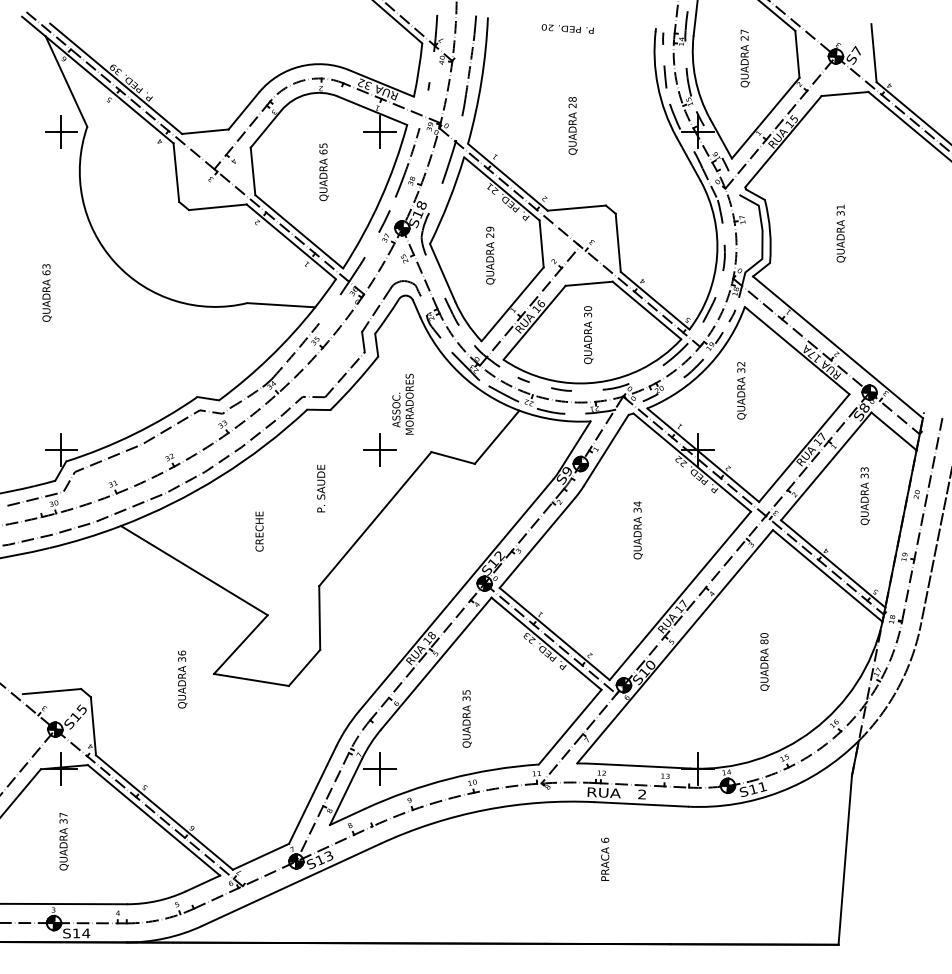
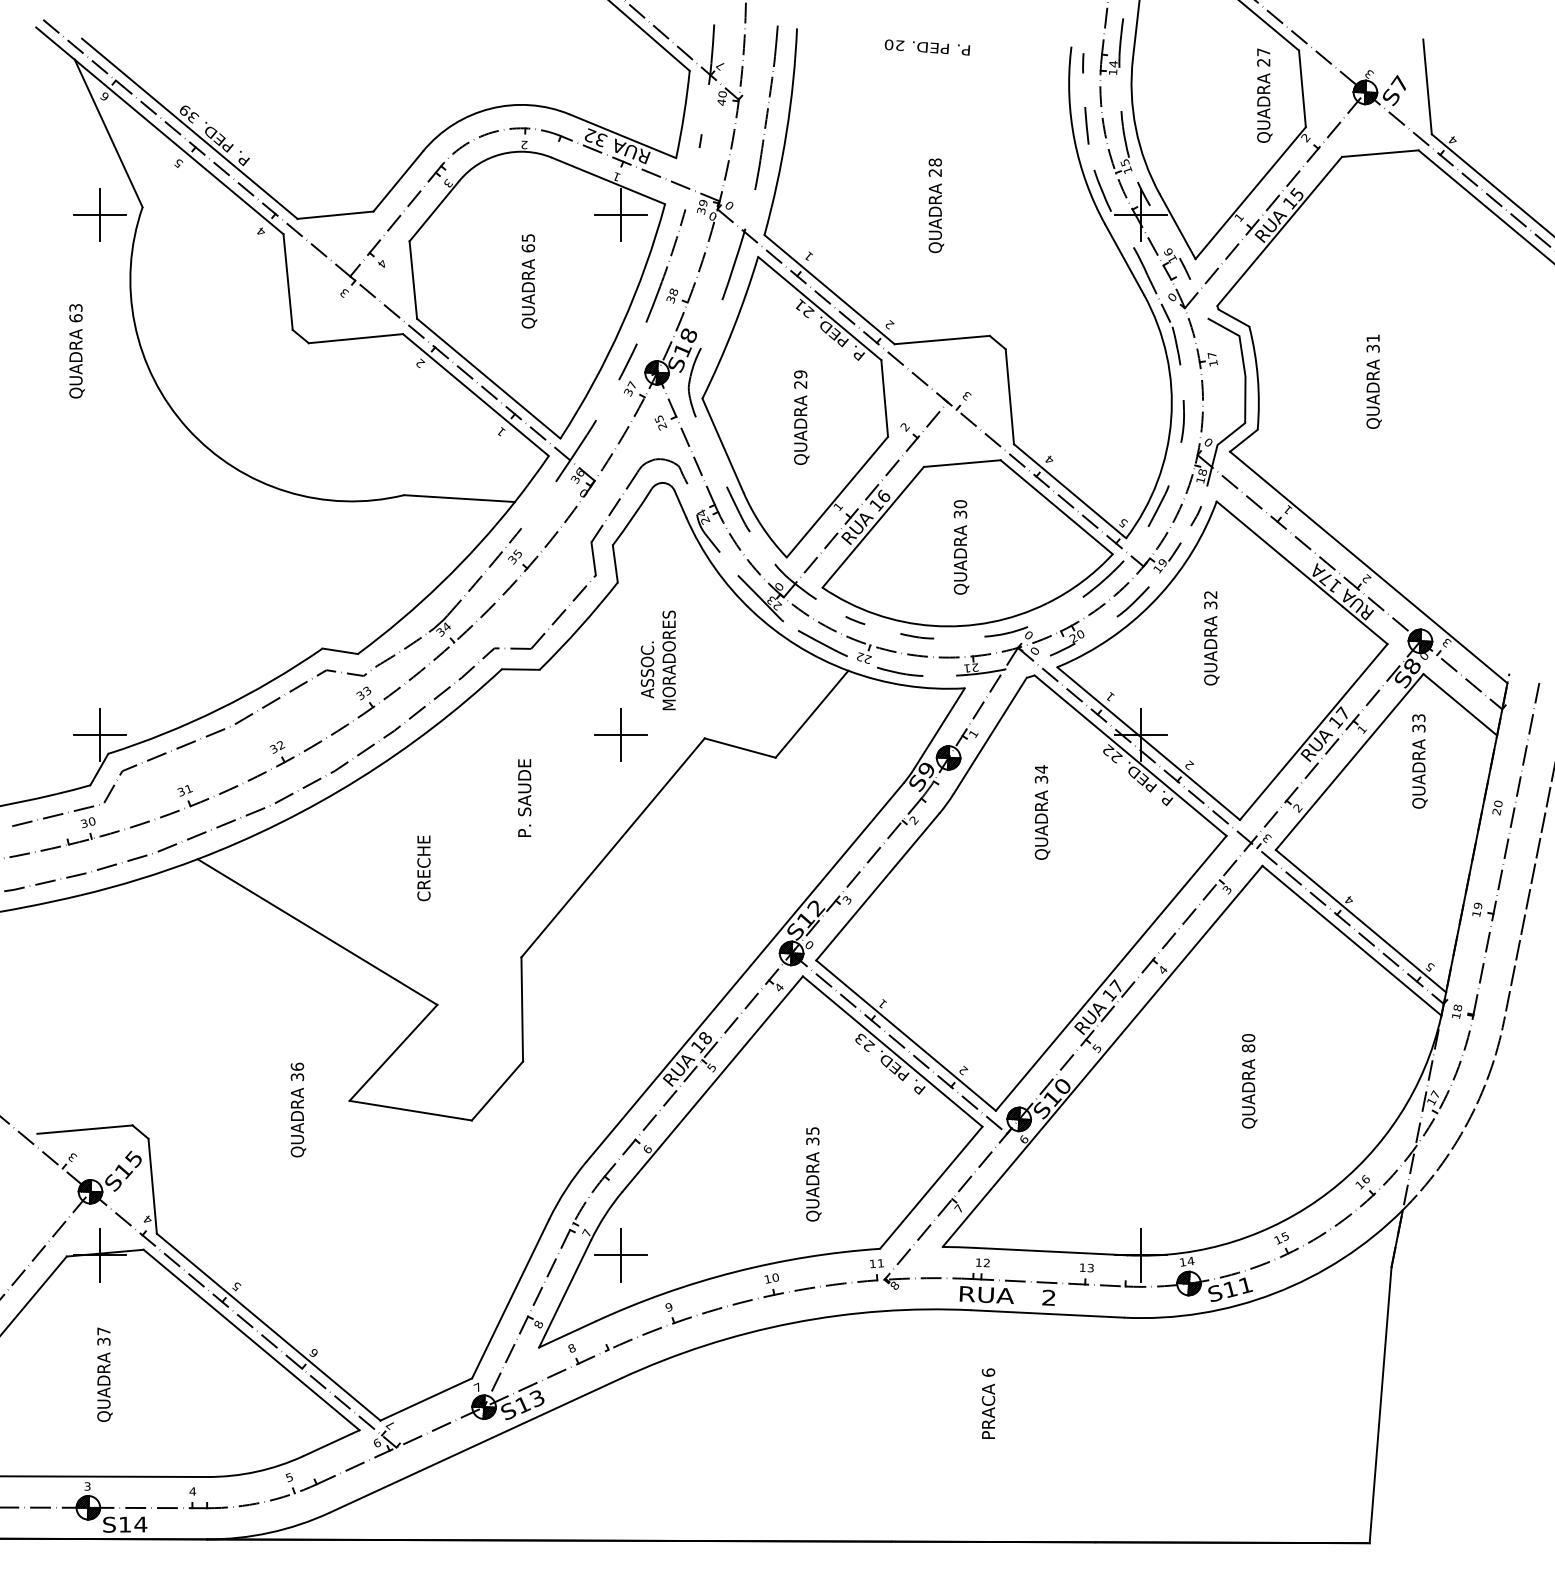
text: (744, 58) -> (1263, 95), moved
text: (46, 292) -> (75, 350), moved
text: (864, 496) -> (1418, 762), moved
text: (637, 530) -> (1041, 812), moved
text: (466, 718) -> (812, 1173), moved

